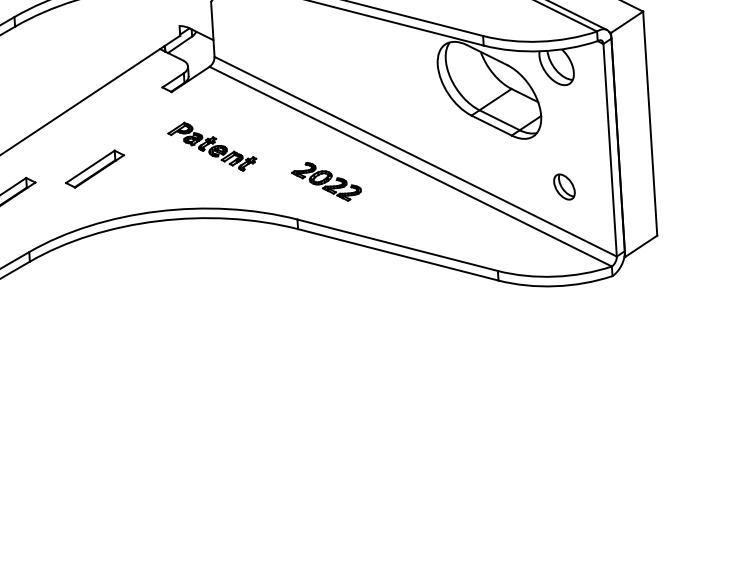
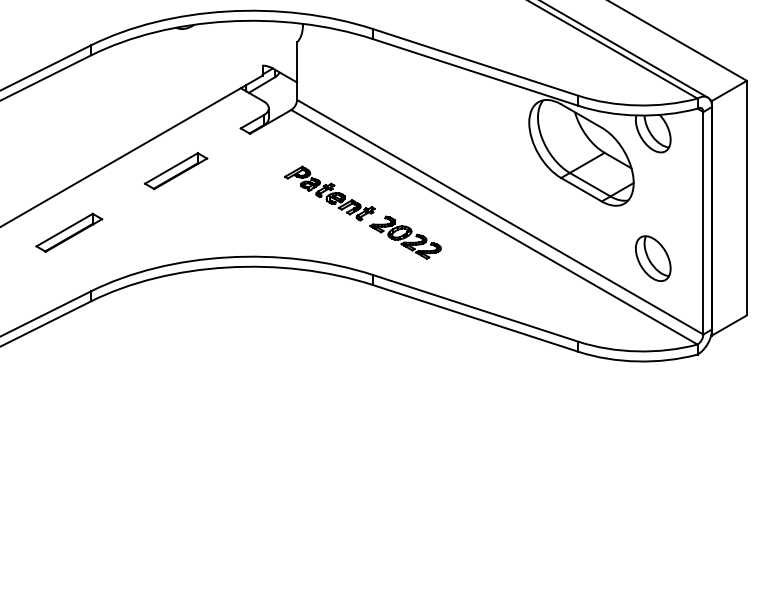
part: (211, 146) -> (329, 193), moved
part: (94, 169) -> (175, 171), moved
part: (564, 186) -> (653, 258), size x1.67

